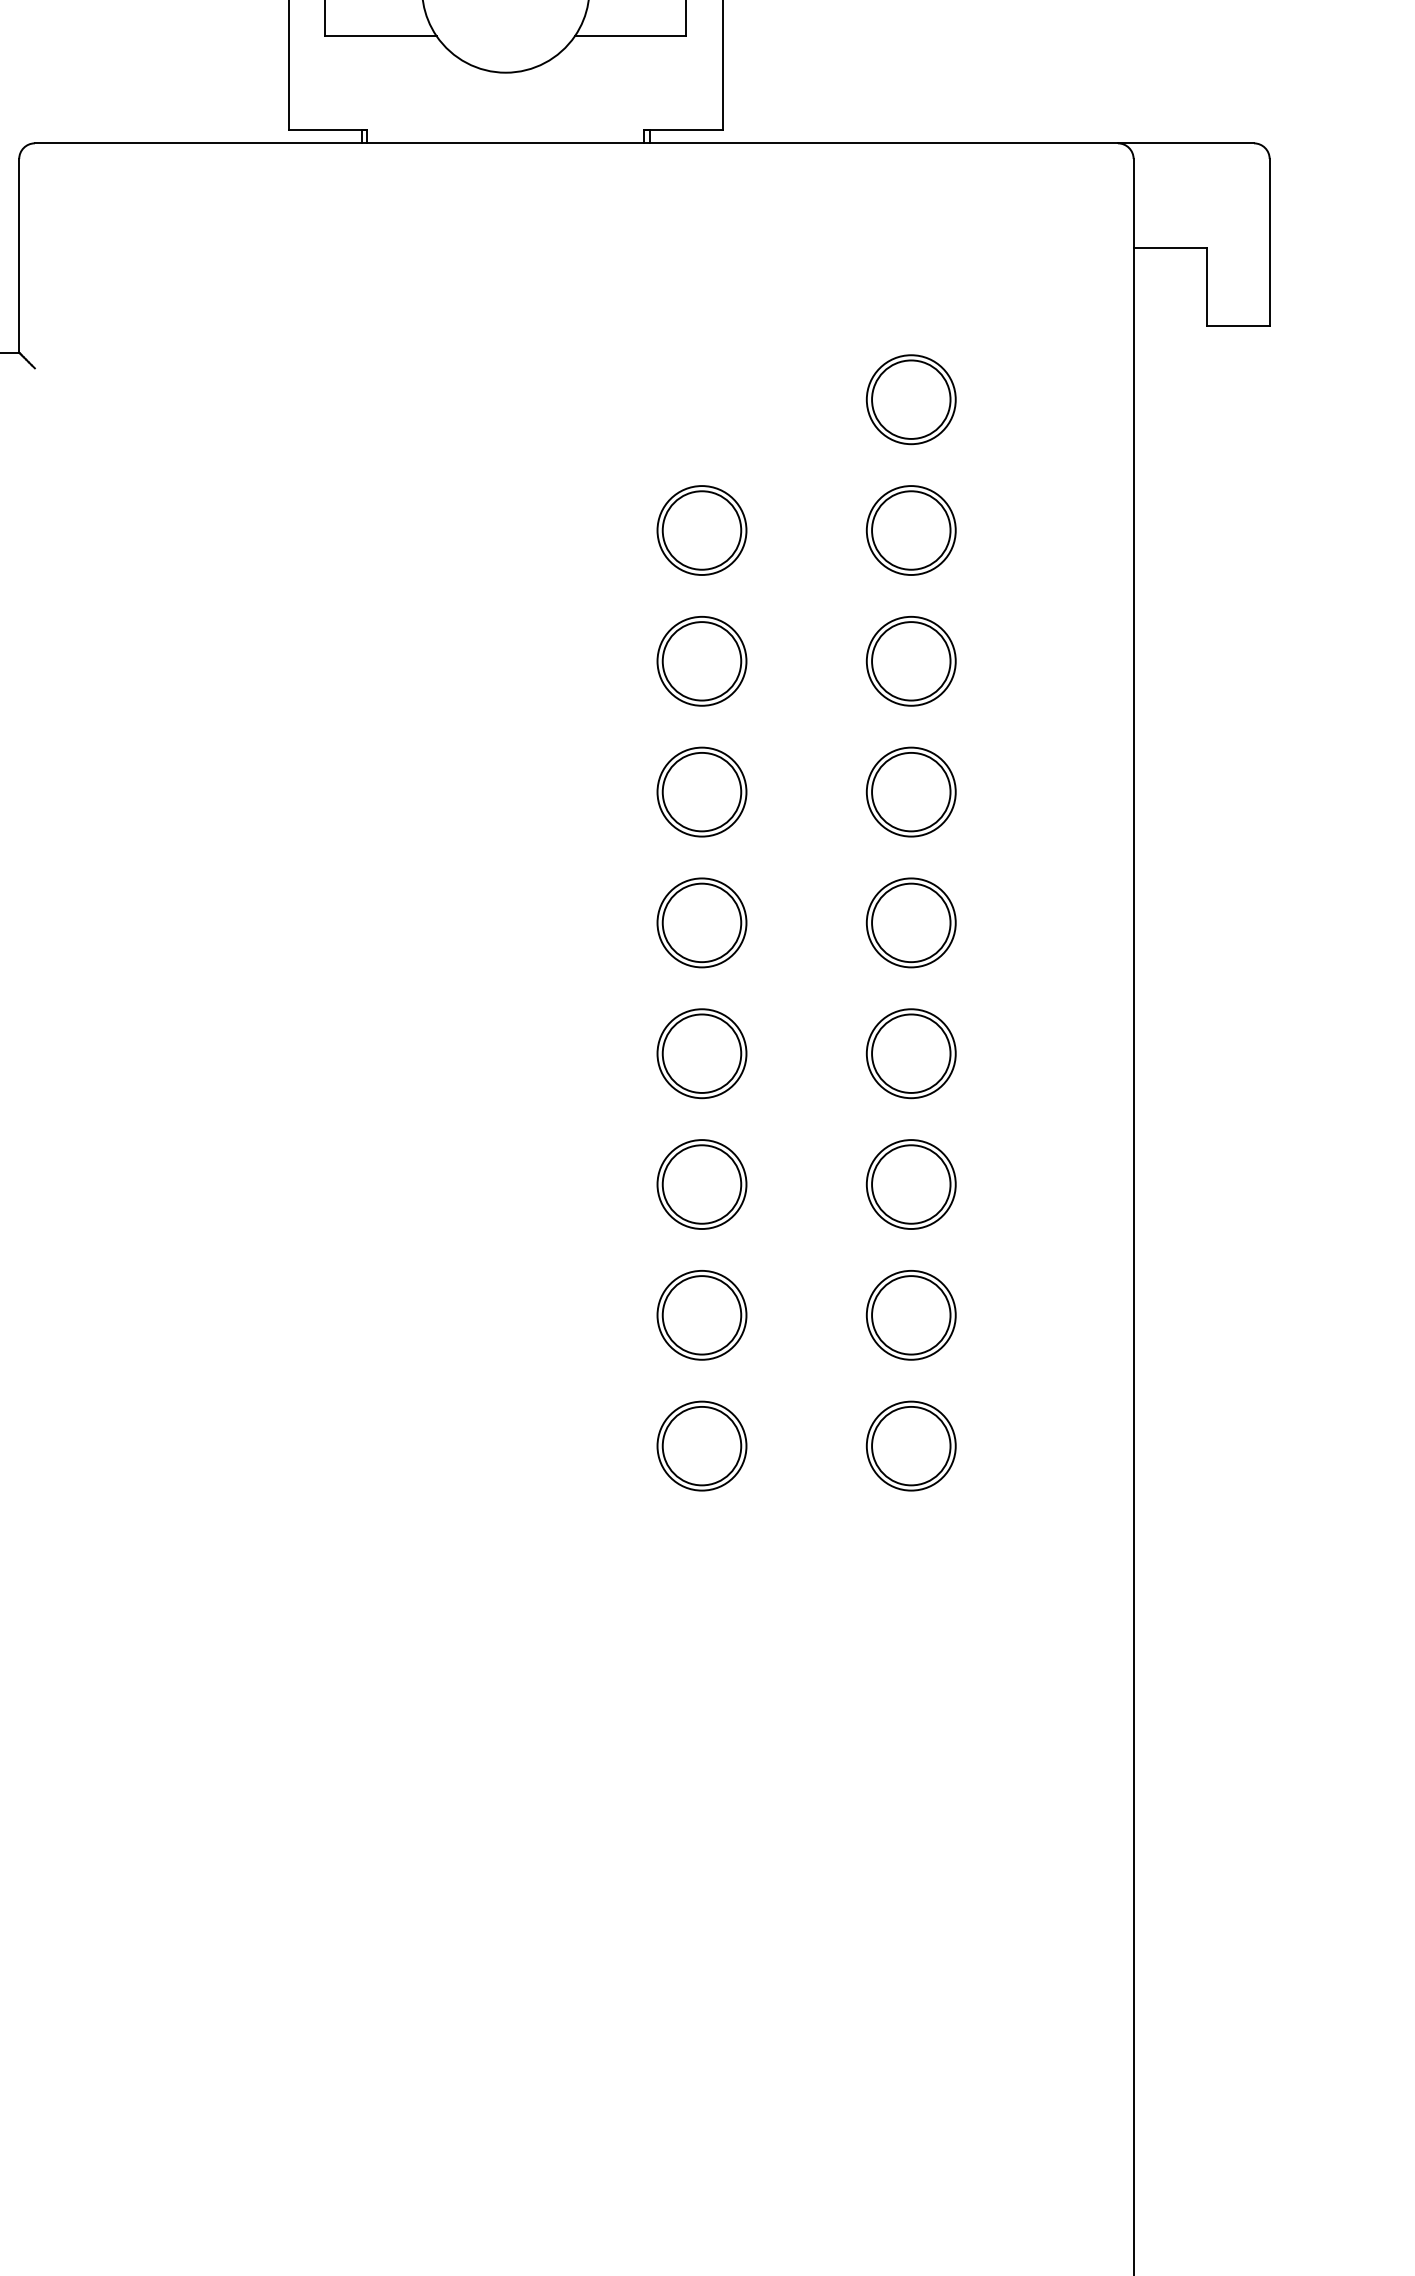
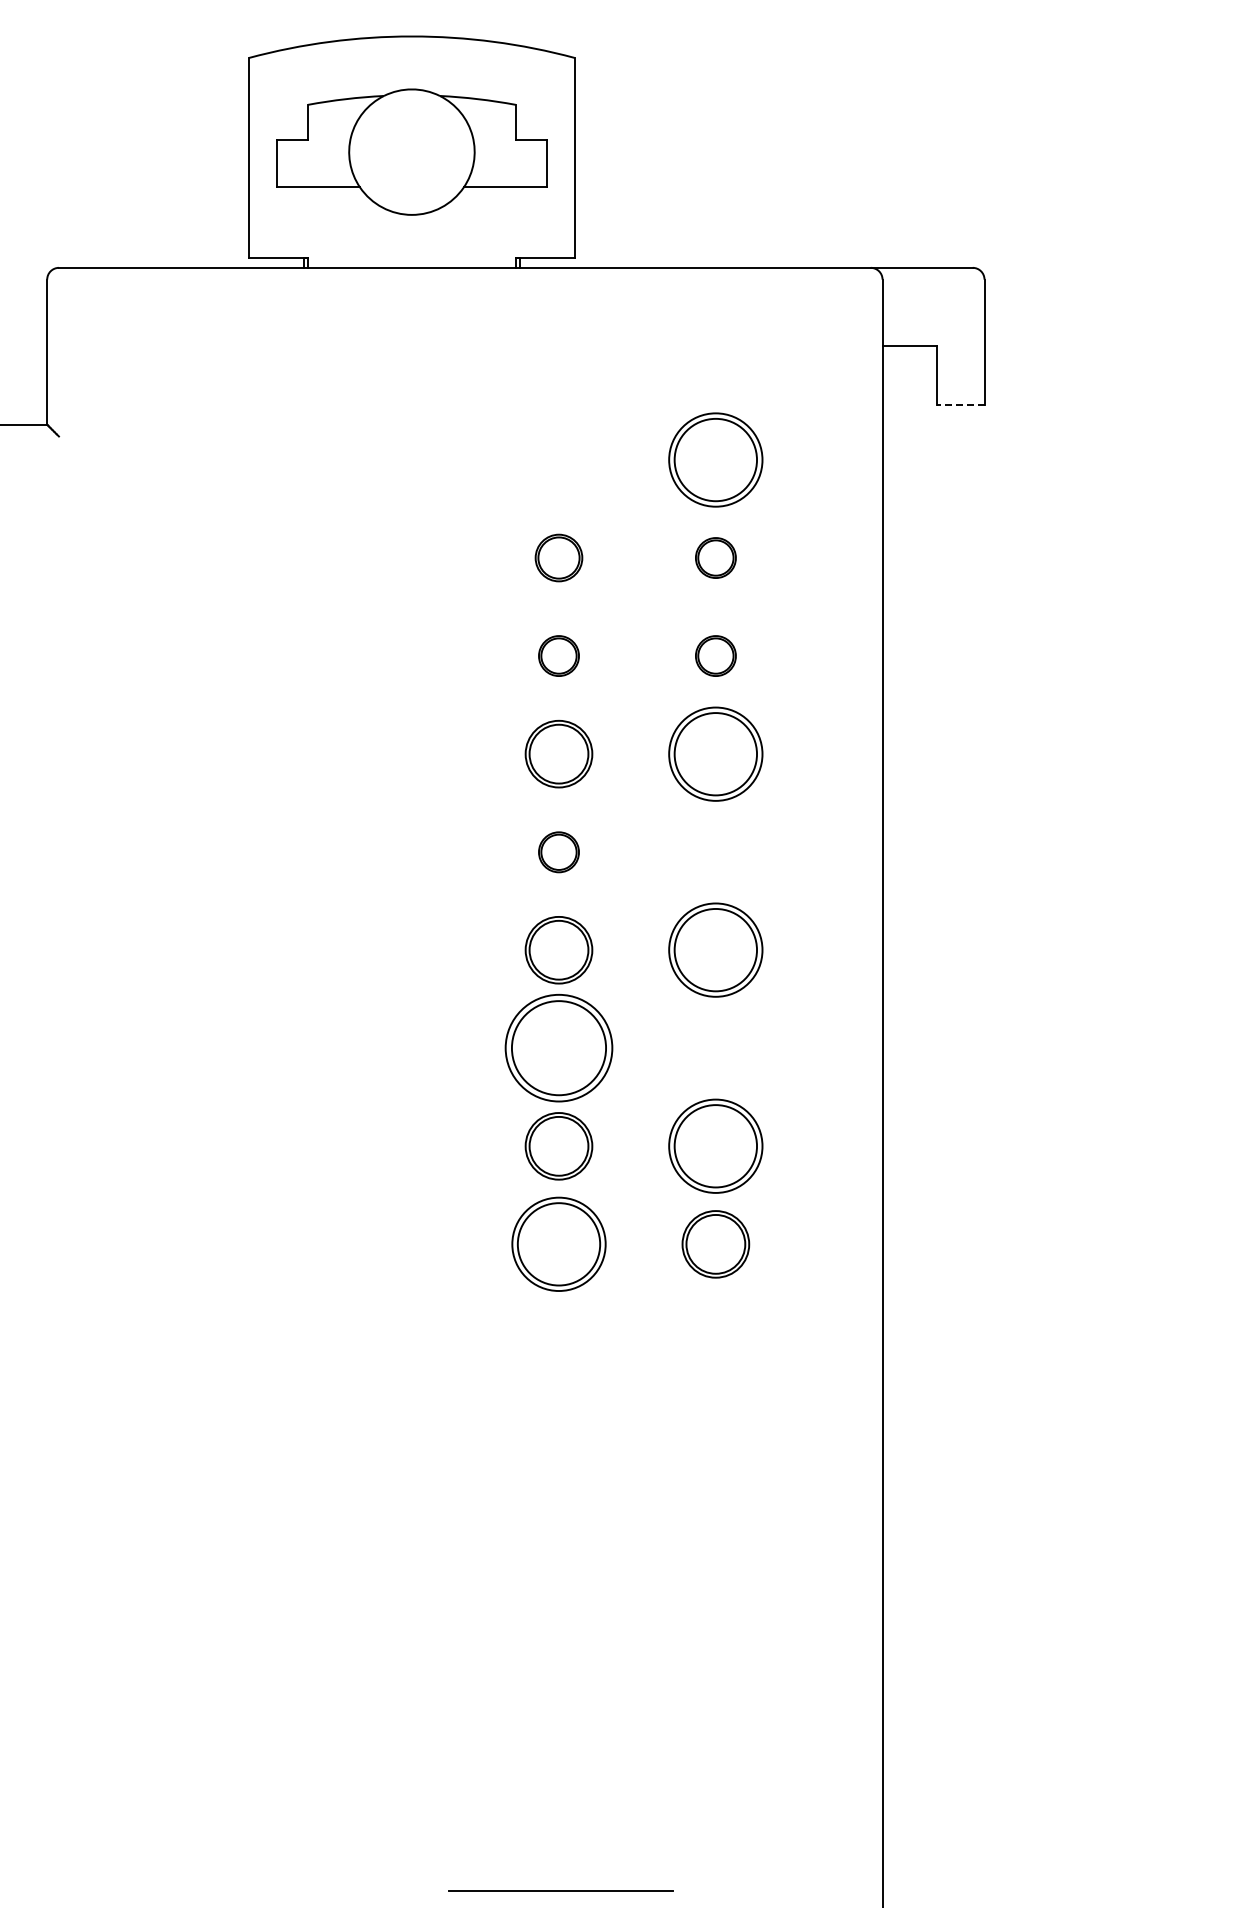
line: (1237, 326) -> (960, 405), solid -> dashed
part: (910, 399) -> (715, 459), size x1.4
part: (701, 529) -> (558, 557), size x0.7
part: (910, 529) -> (715, 557), size x0.6
part: (701, 660) -> (558, 655), size x0.6
part: (910, 660) -> (715, 655), size x0.6
part: (910, 791) -> (715, 753), size x1.4
part: (701, 923) -> (558, 852), size x0.6
part: (910, 923) -> (715, 852), removed
part: (910, 1054) -> (715, 950), size x1.4
part: (701, 1184) -> (558, 1048), size x1.6
part: (910, 1184) -> (715, 1048), removed
part: (910, 1315) -> (715, 1146), size x1.4
part: (701, 1446) -> (558, 1244), size x1.4

